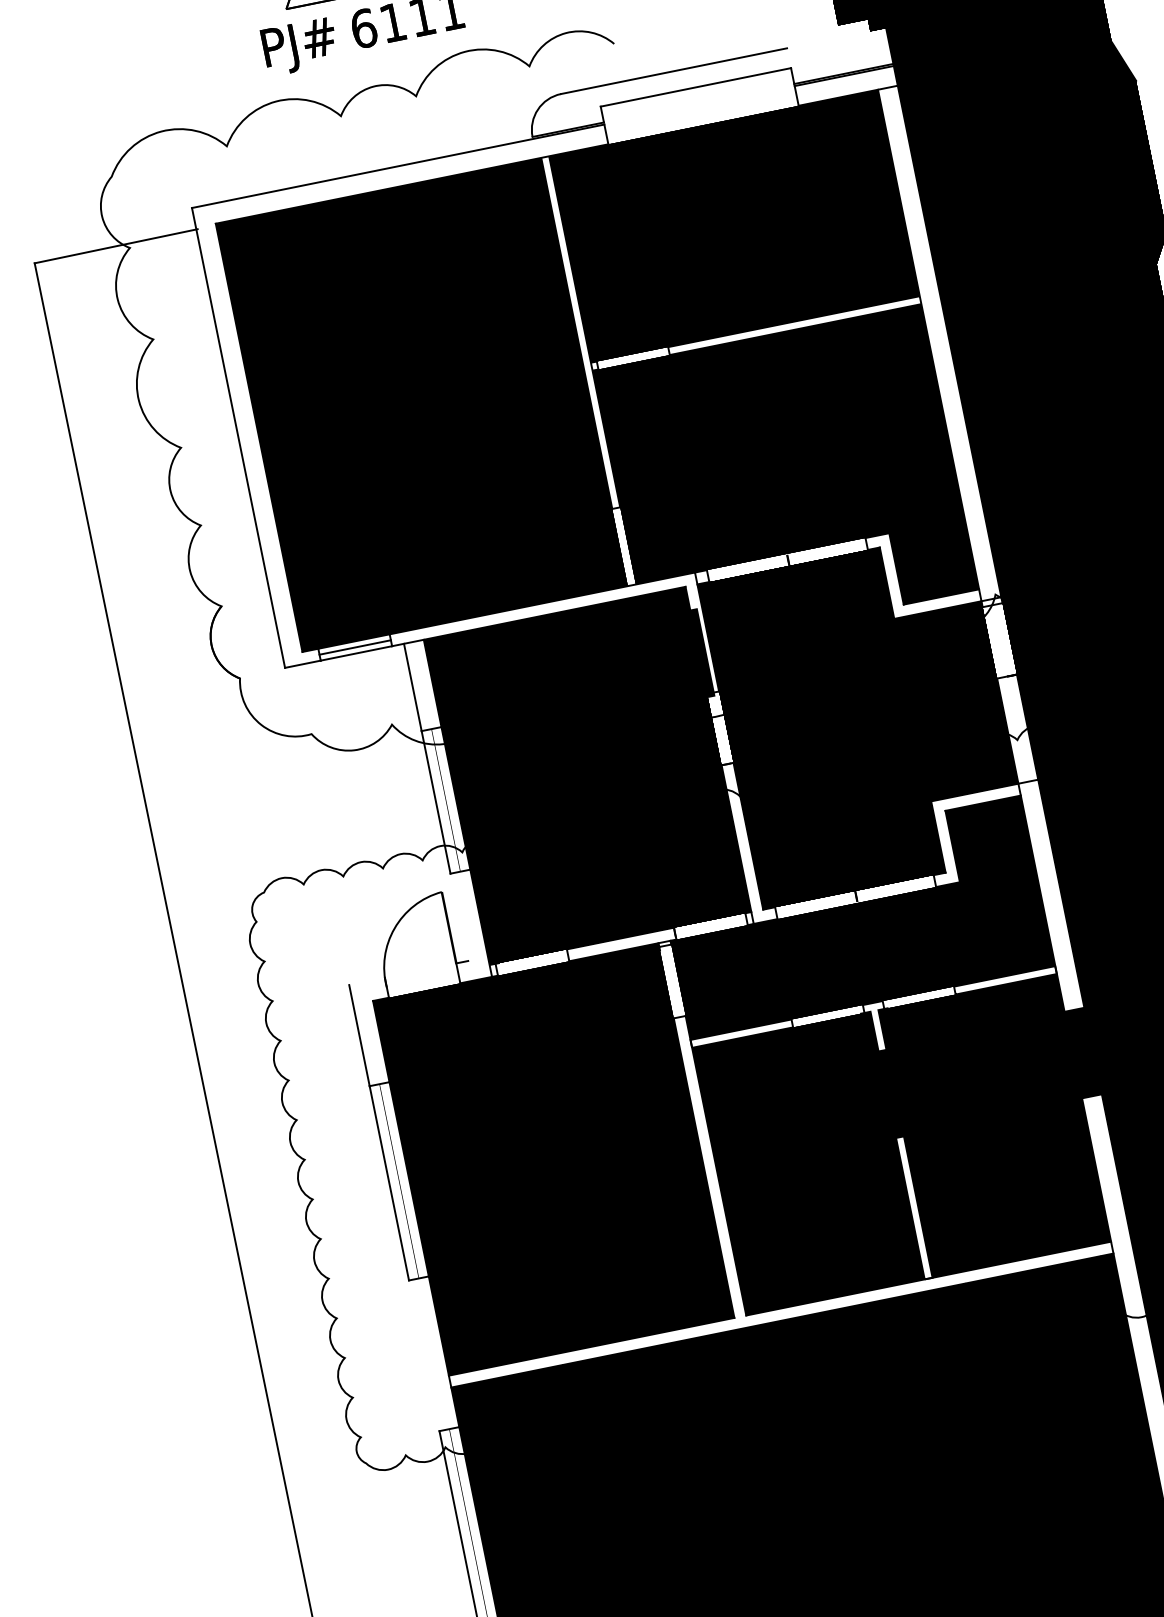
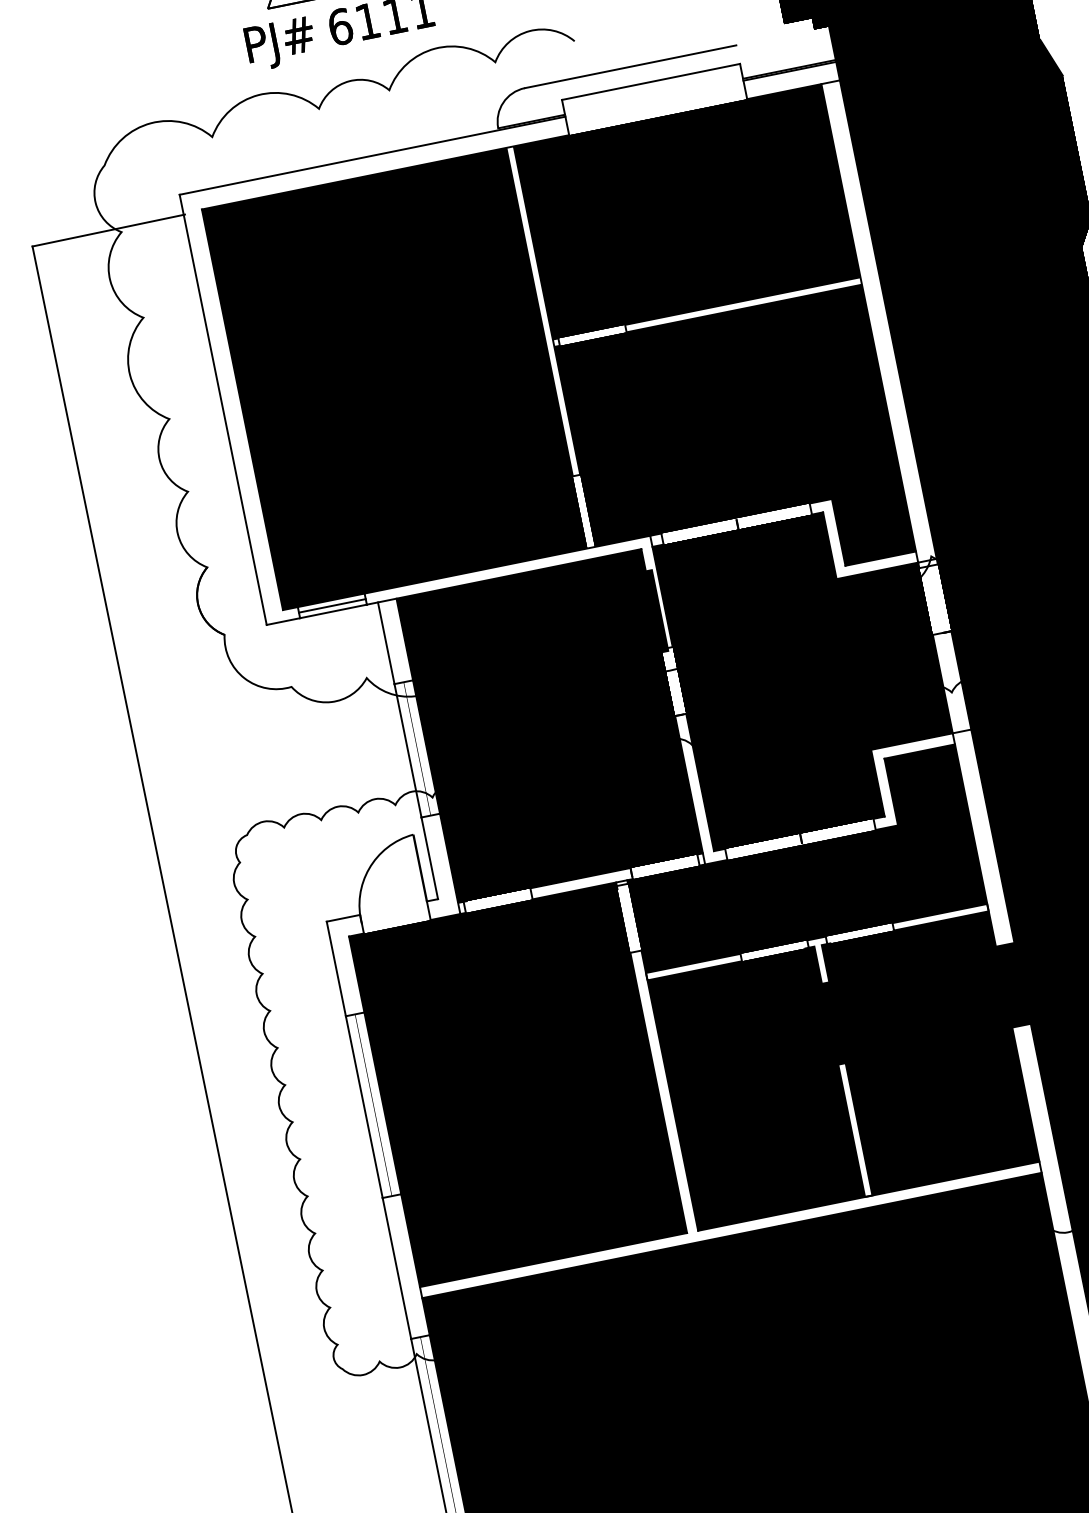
line: (459, 917) -> (429, 858), added
line: (367, 980) -> (343, 917), added
line: (423, 1355) -> (396, 1268), added

